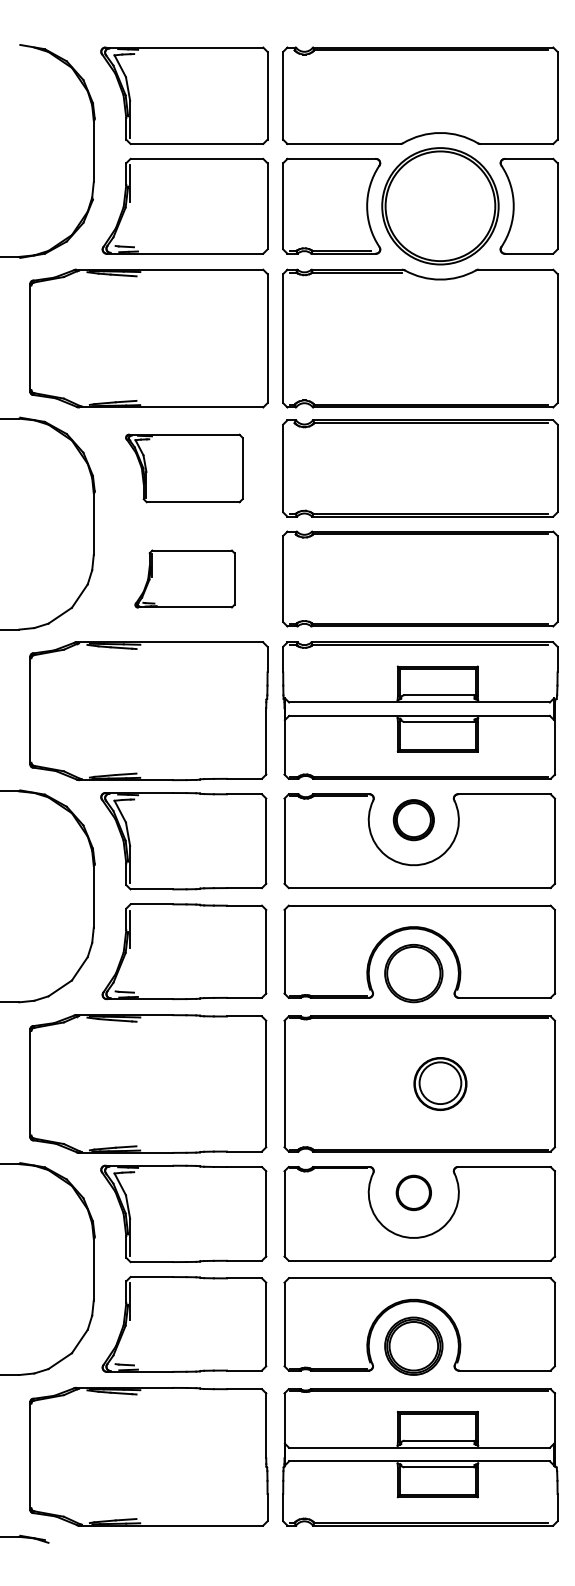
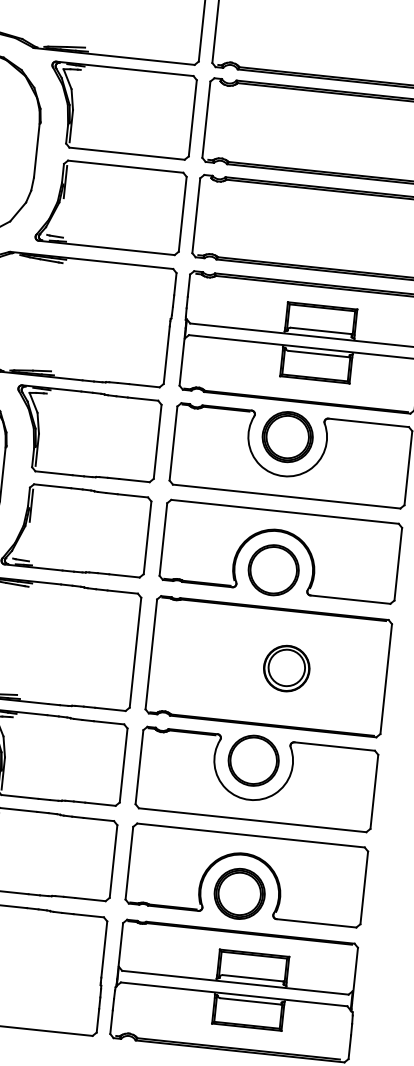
part: (184, 468) -> (120, 110), size x1.43
part: (184, 578) -> (110, 206), size x1.67
part: (413, 819) -> (287, 436), size x1.43
part: (413, 1192) -> (253, 760), size x1.67

